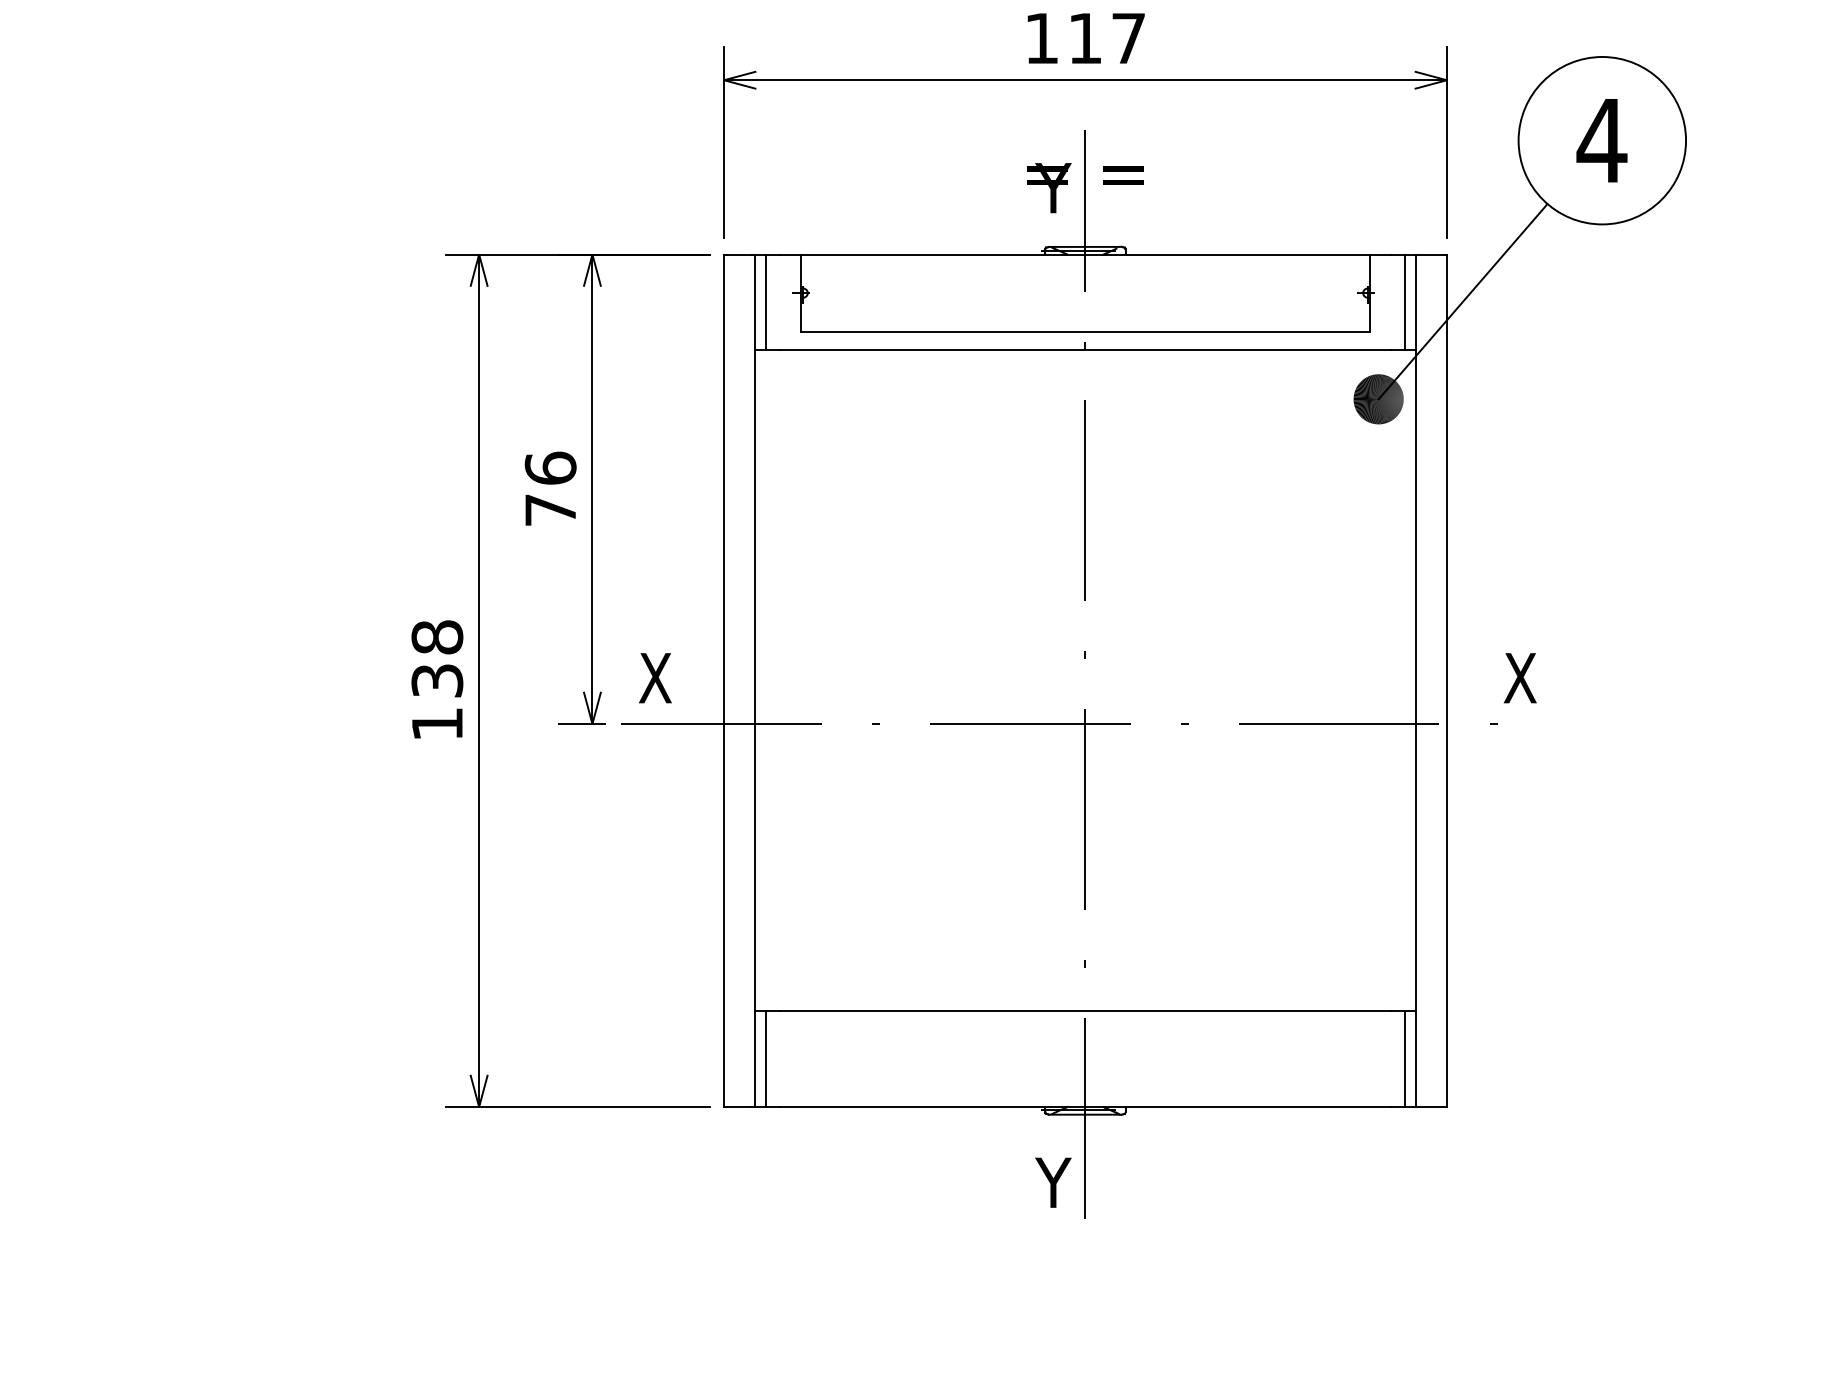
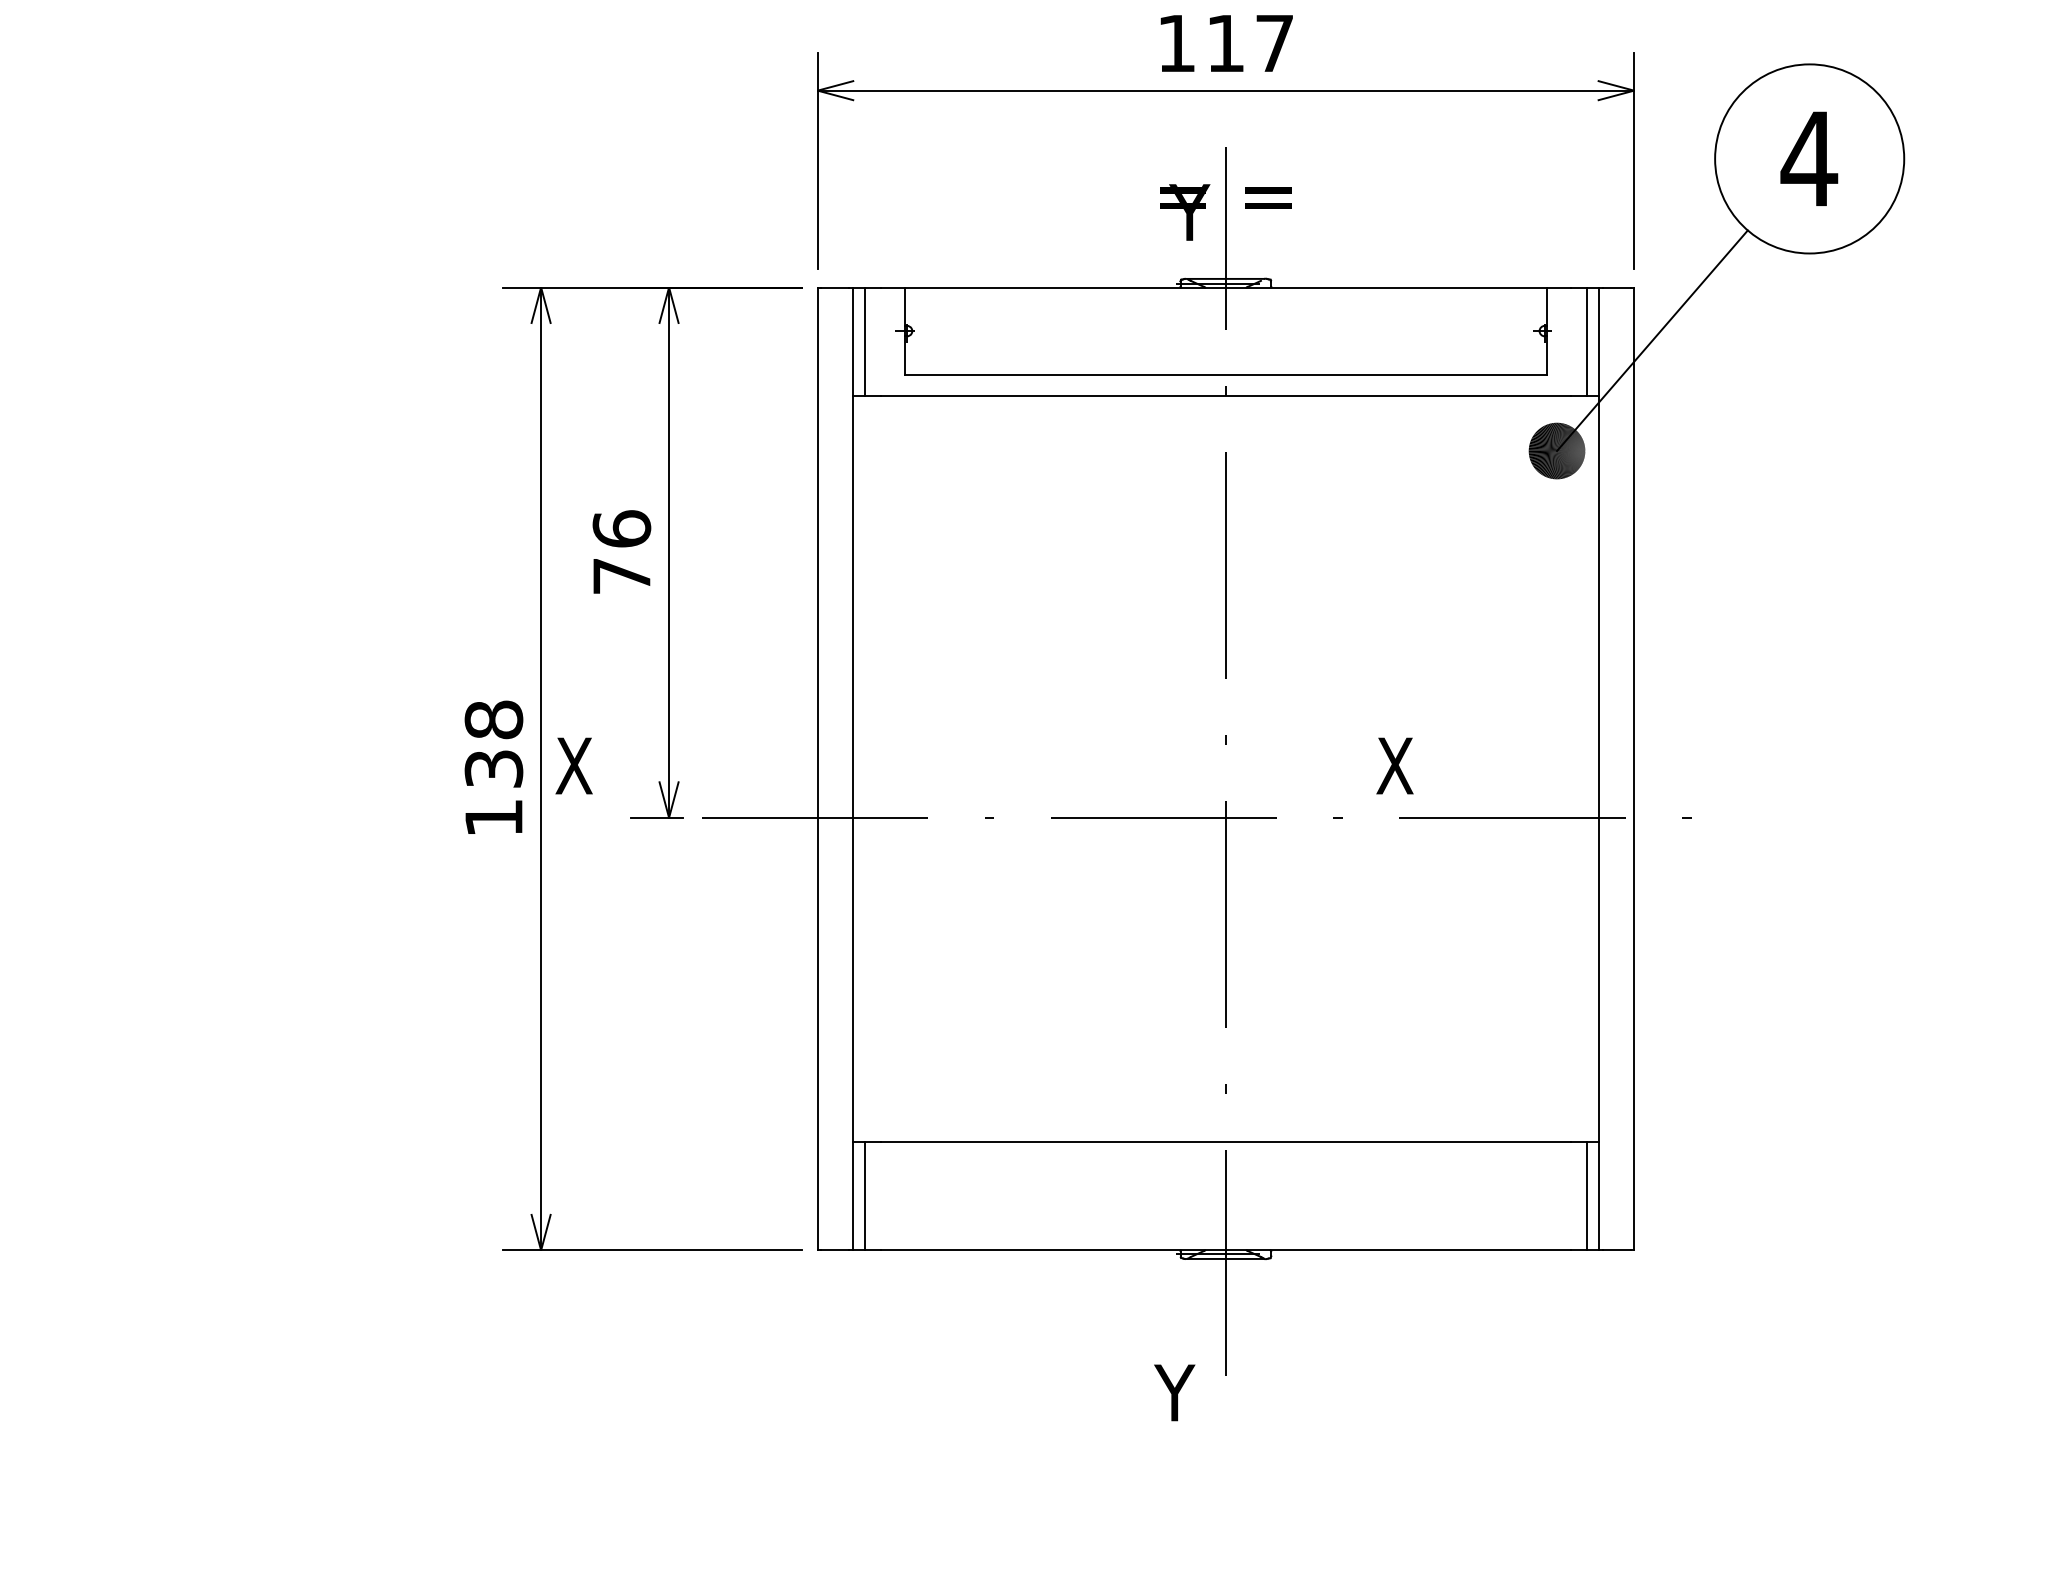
text: (654, 677) -> (573, 765), moved
text: (1519, 677) -> (1394, 765), moved
text: (1053, 1182) -> (1174, 1392), moved

